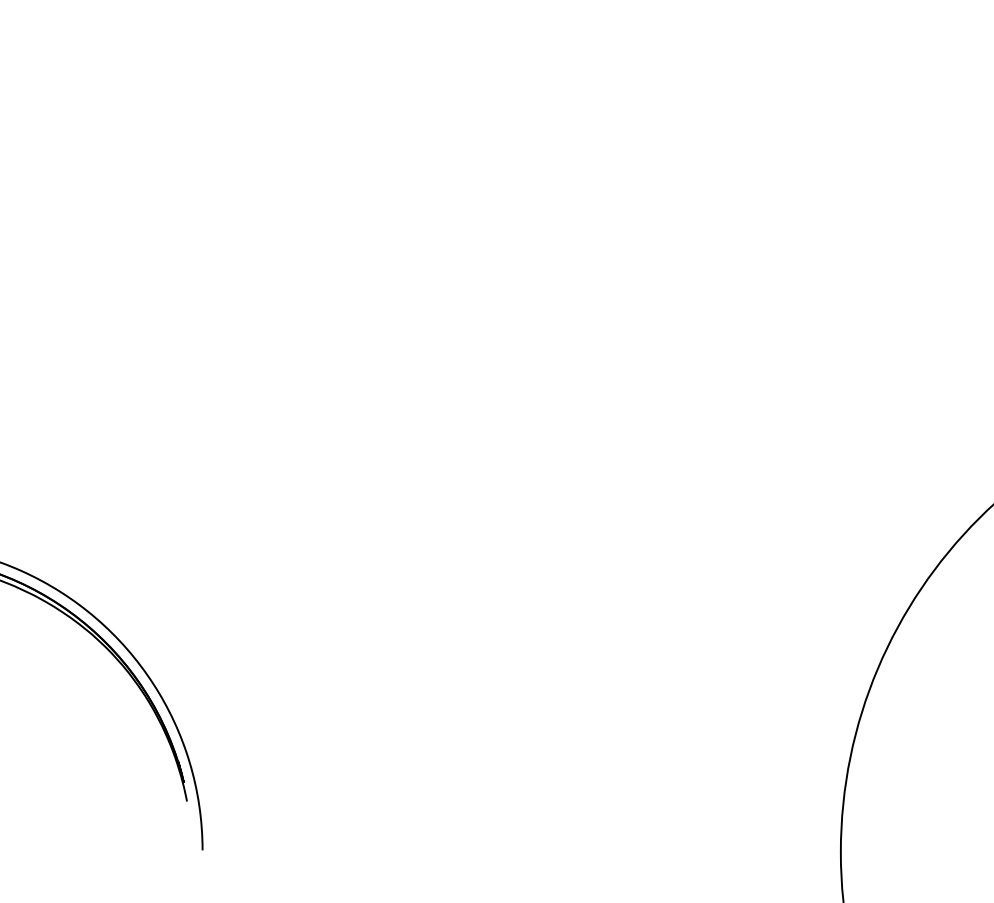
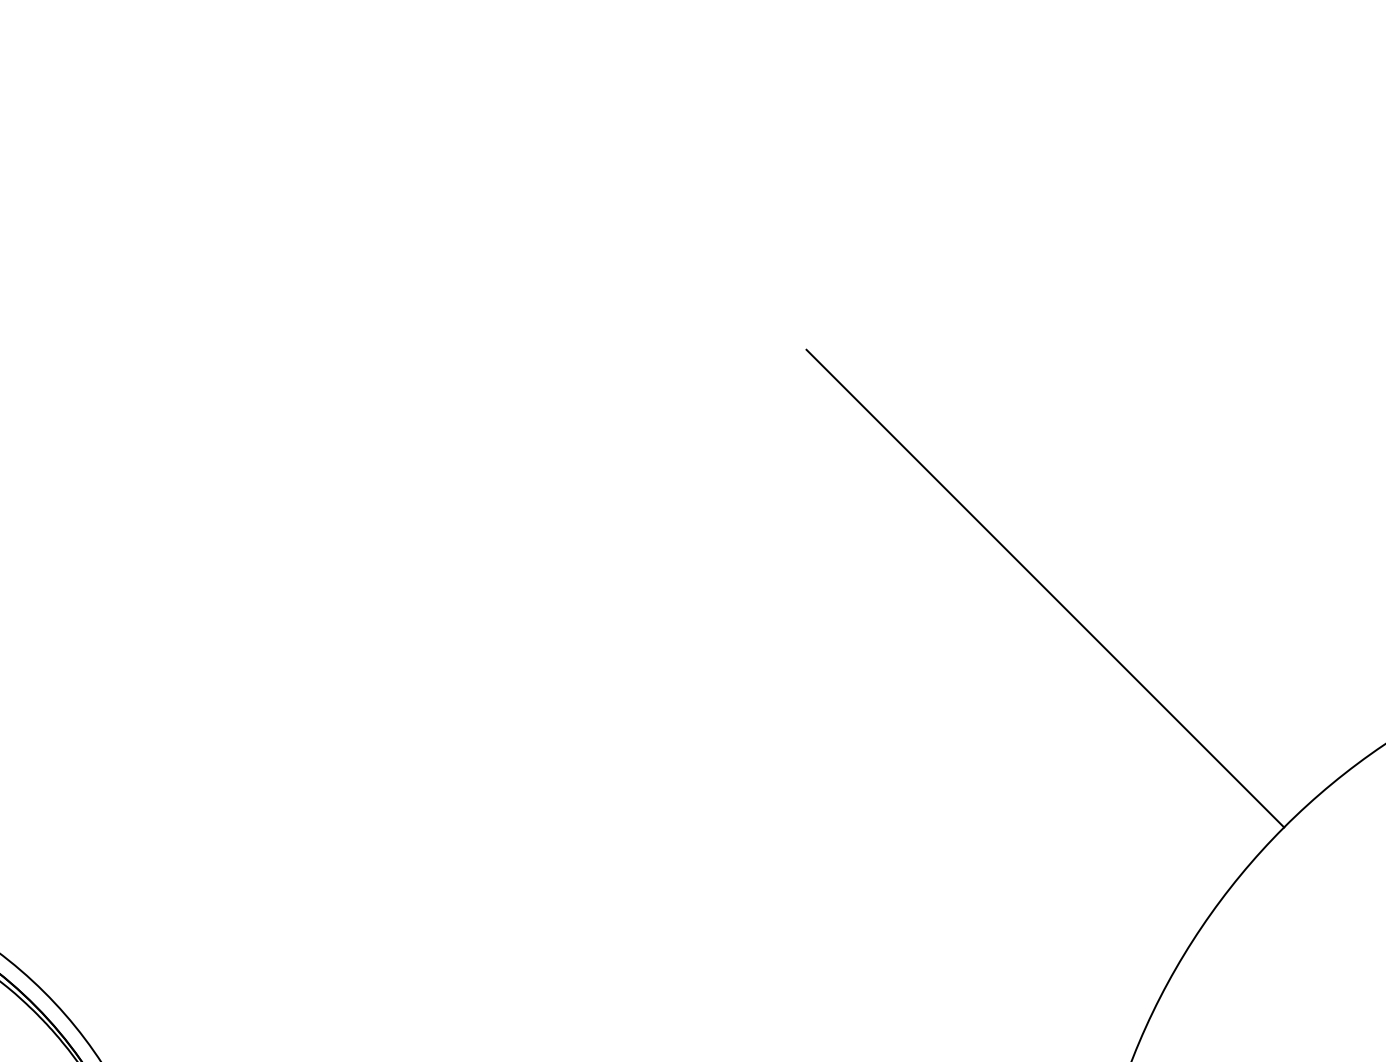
line: (812, 351) -> (1045, 588), added

